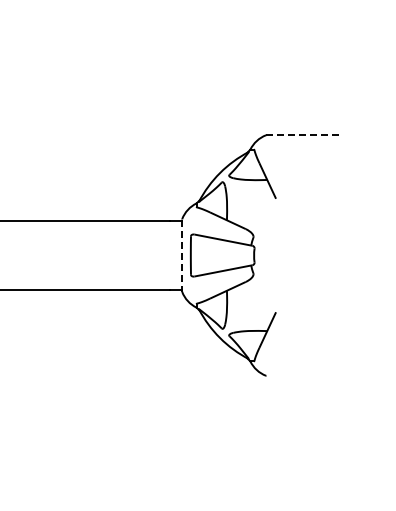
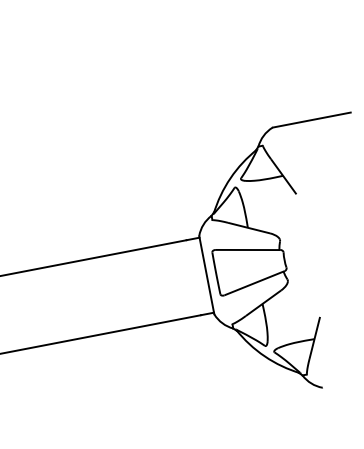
line: (302, 135) -> (311, 120), dashed -> solid
line: (182, 256) -> (207, 276), dashed -> solid

